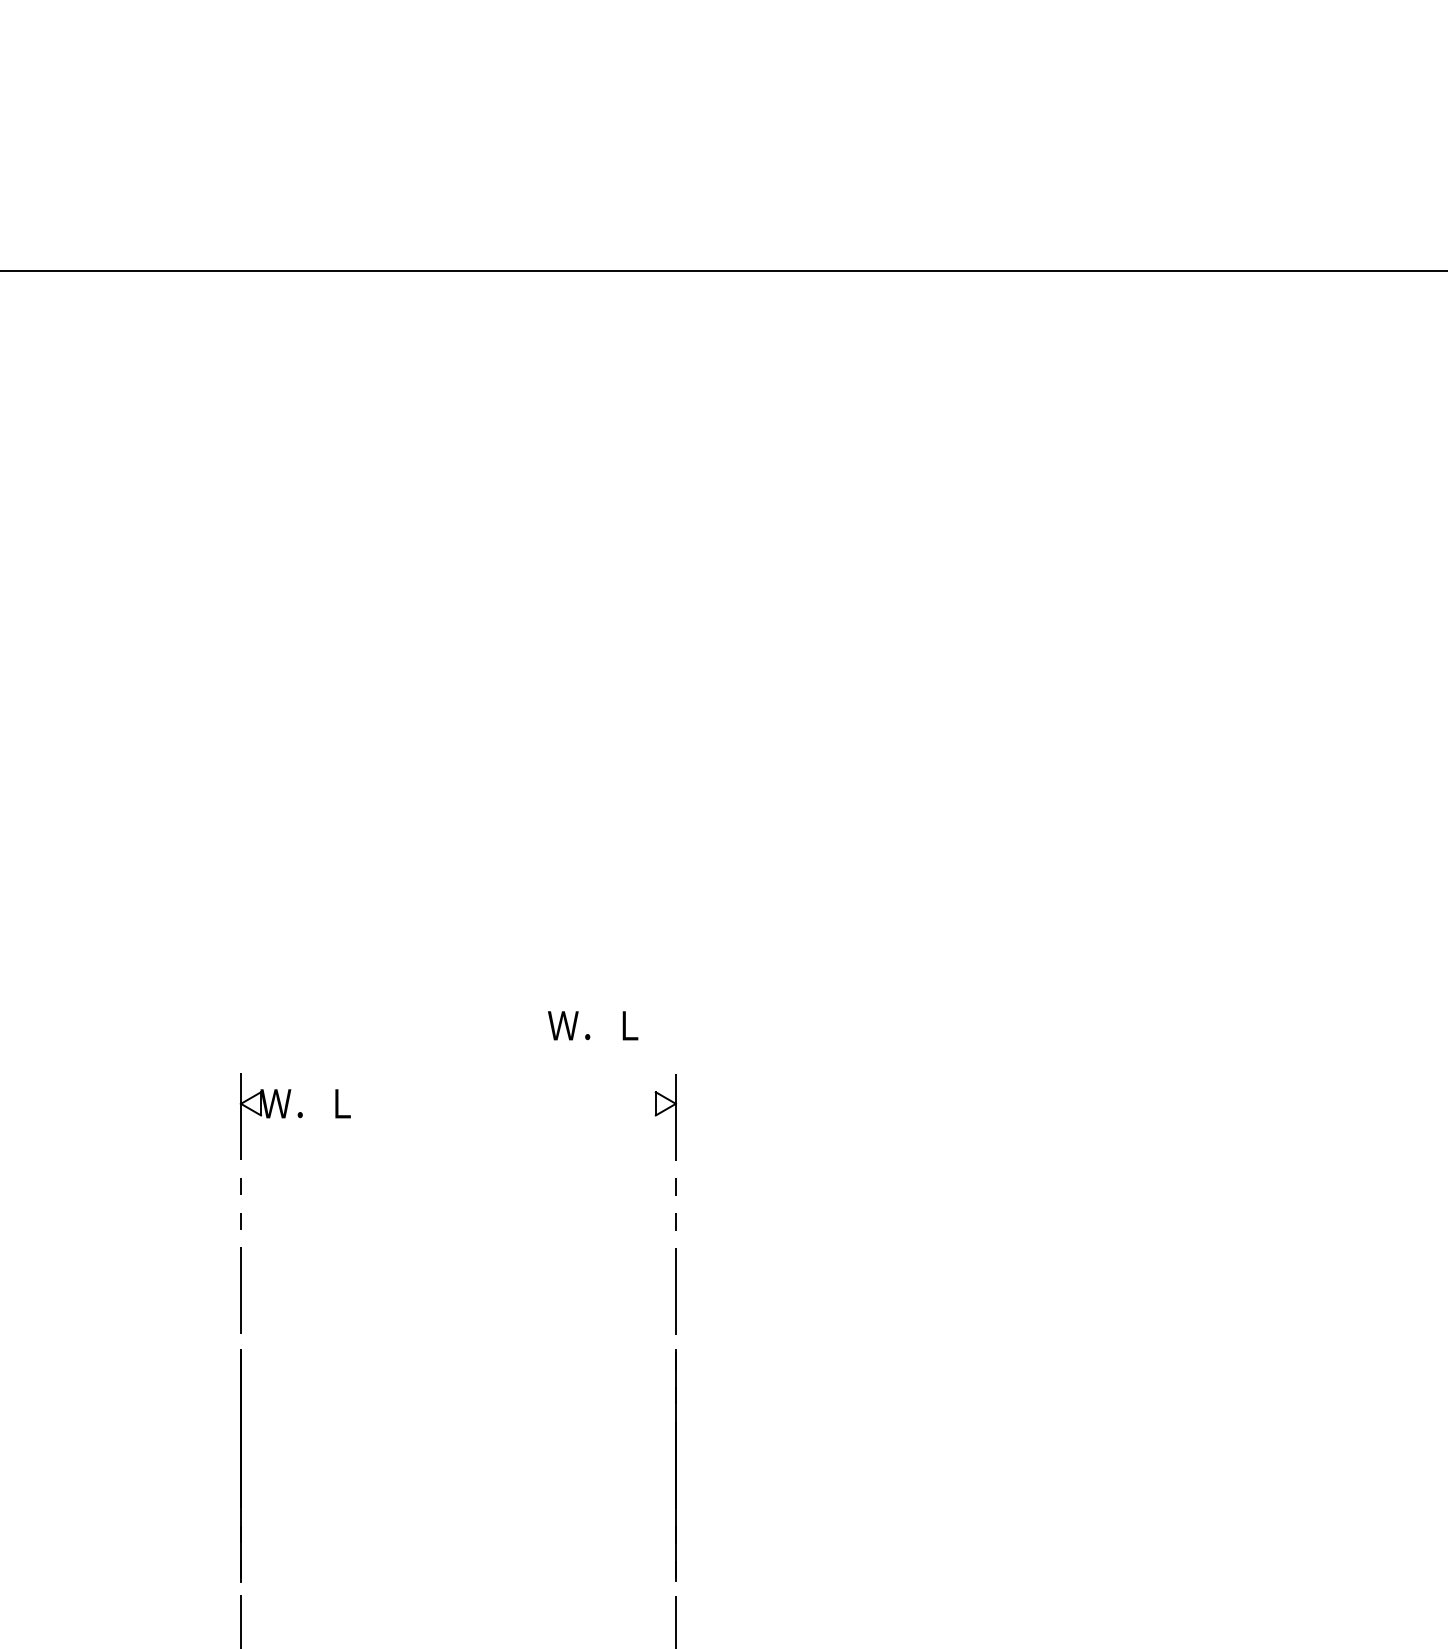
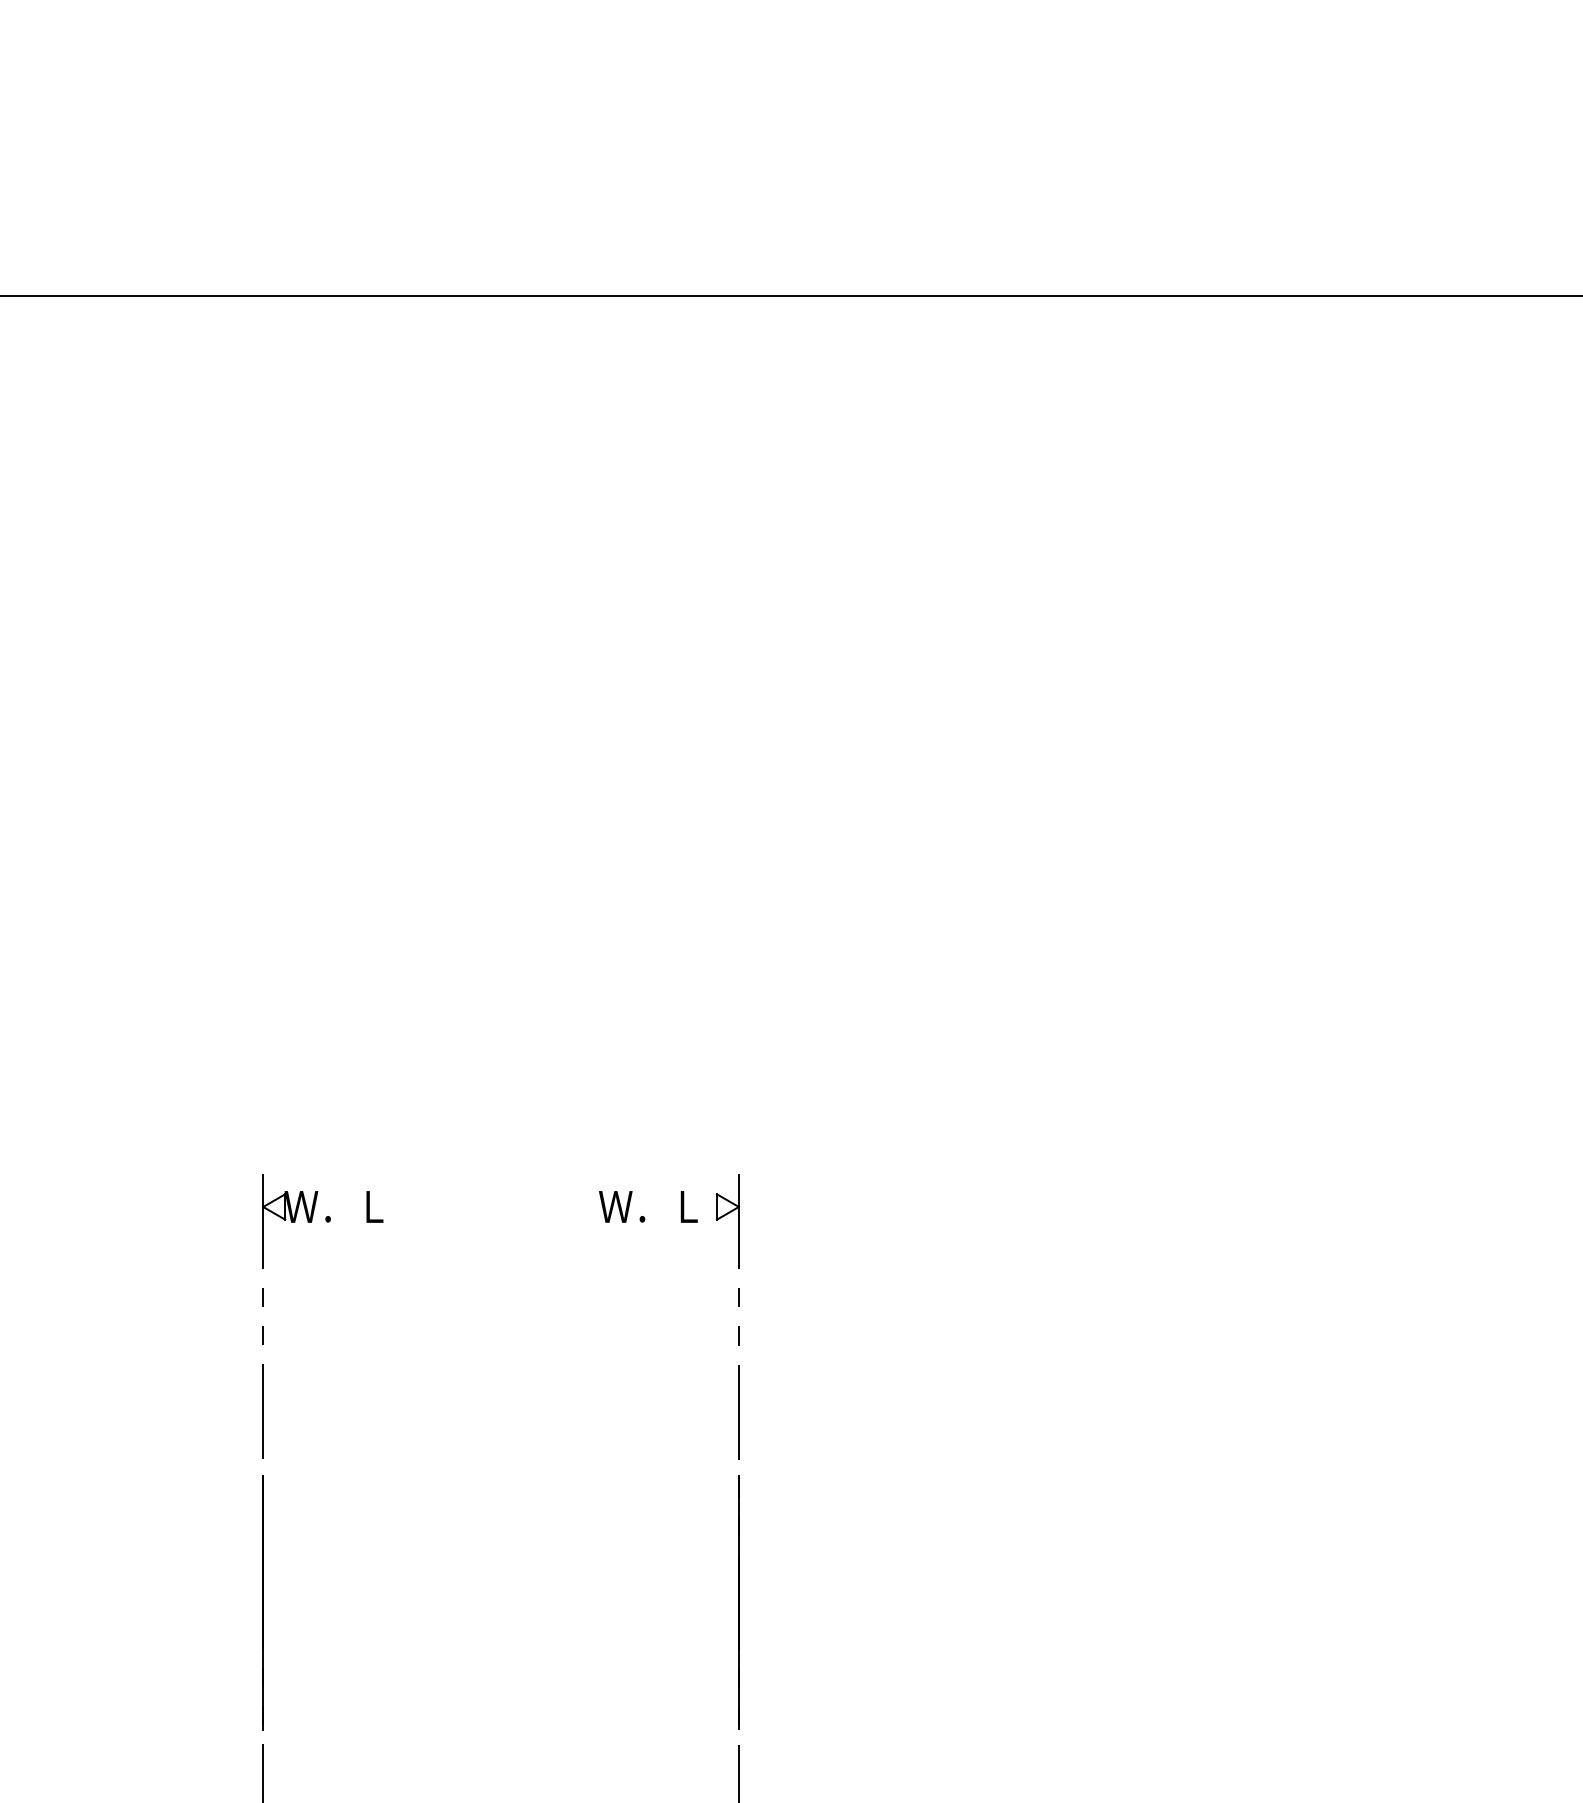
text: (593, 1025) -> (648, 1206), moved

